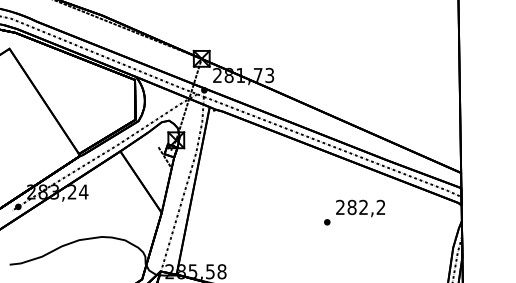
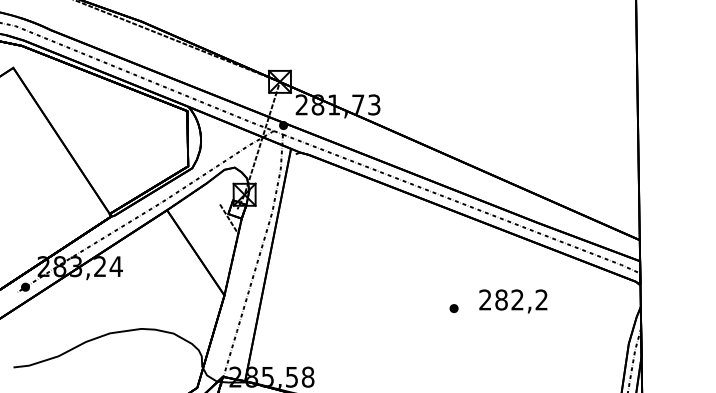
text: (360, 208) -> (513, 301), moved

